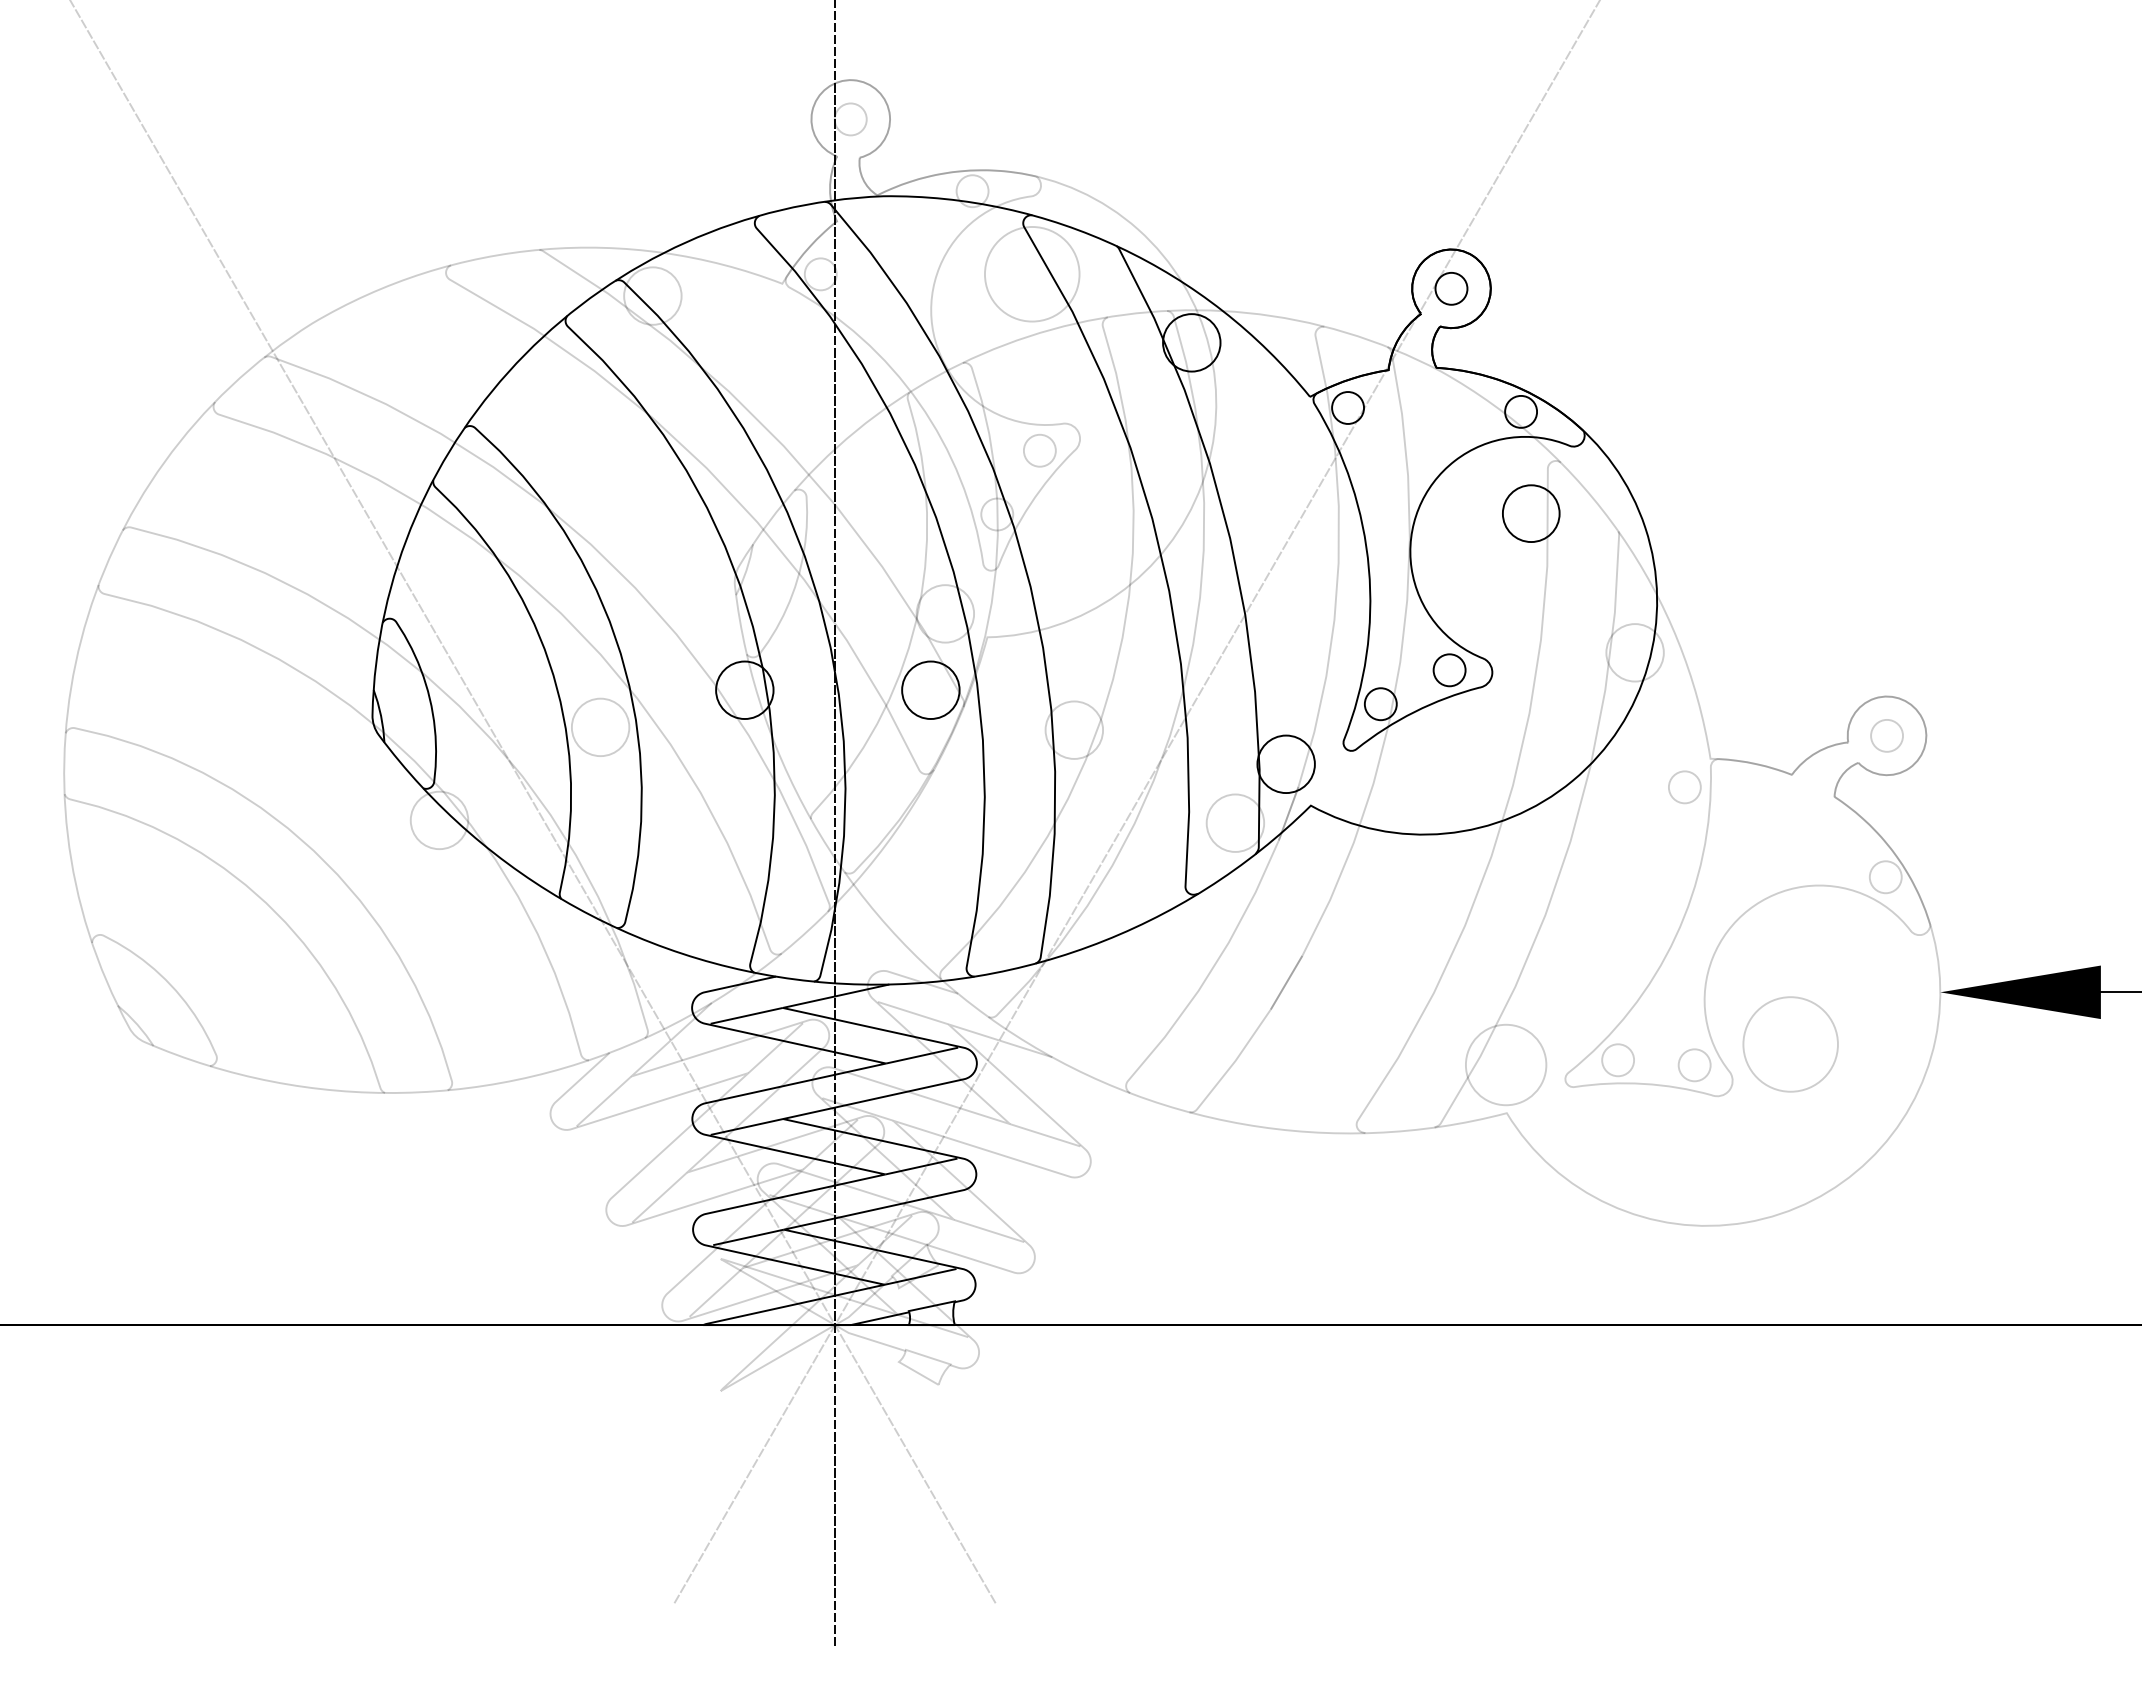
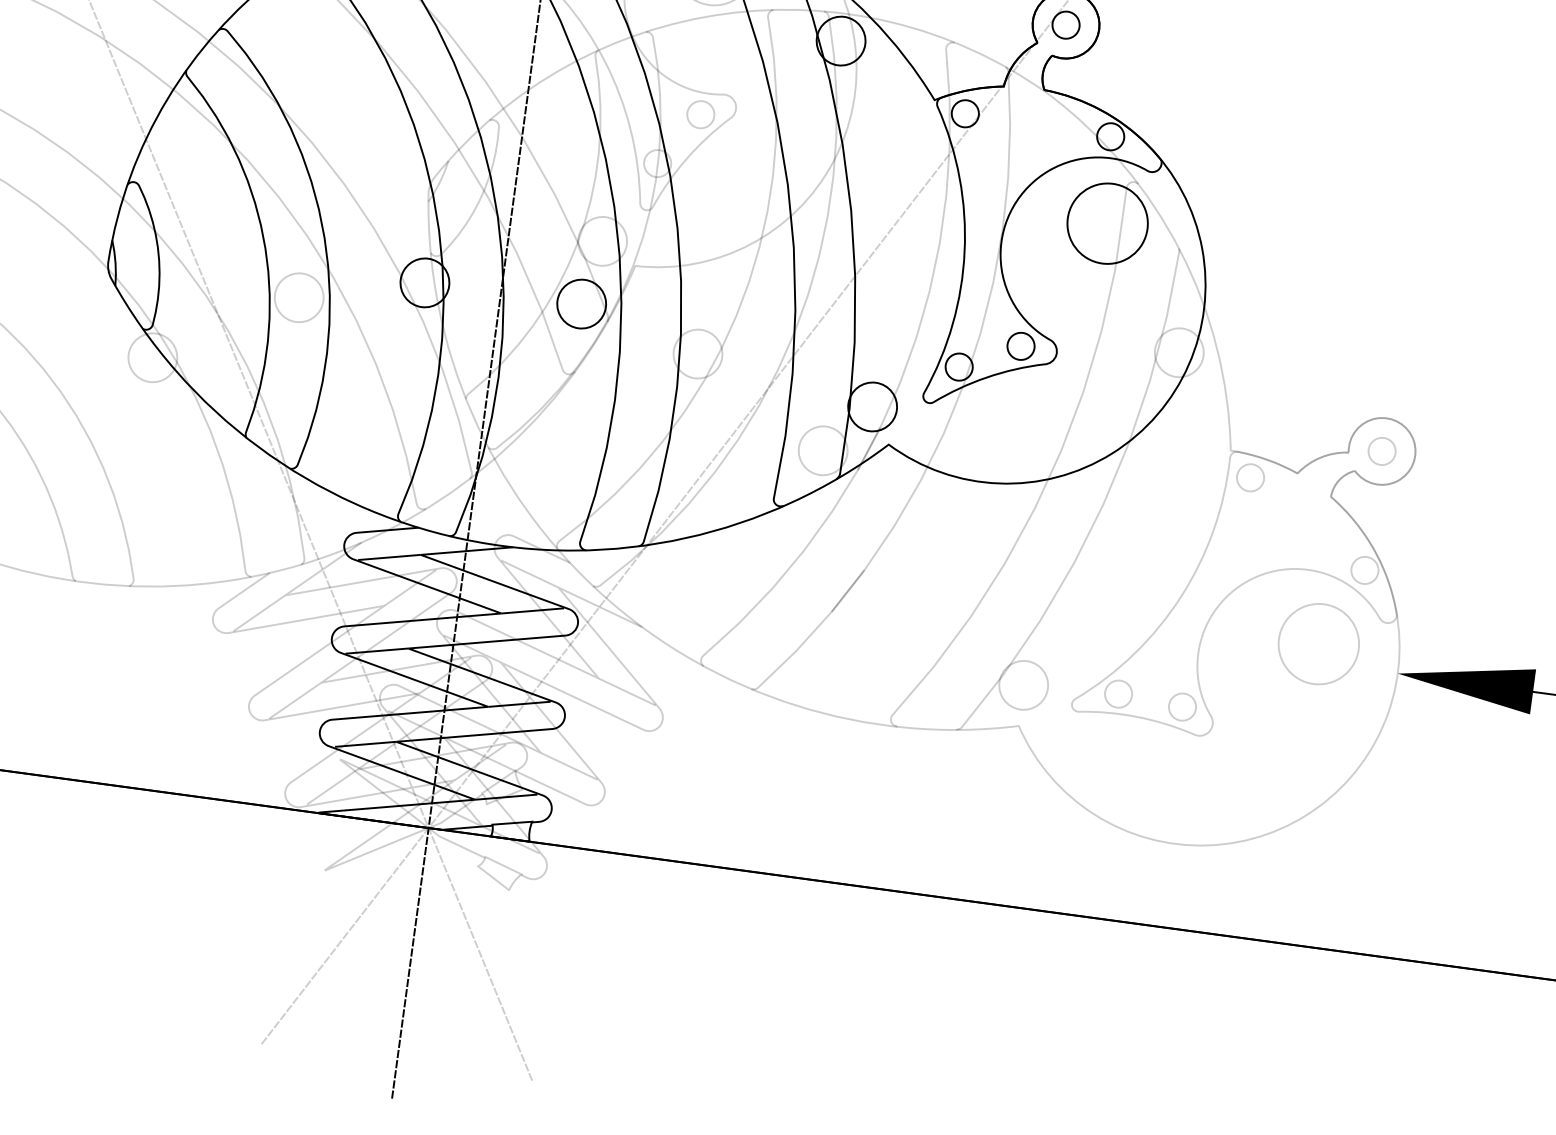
circle: (1530, 513) -> (1107, 223), size x1.67
circle: (1684, 787) -> (1250, 477), moved
circle: (1790, 1044) -> (1318, 644), moved
circle: (1505, 1064) -> (1023, 684), size x0.71

